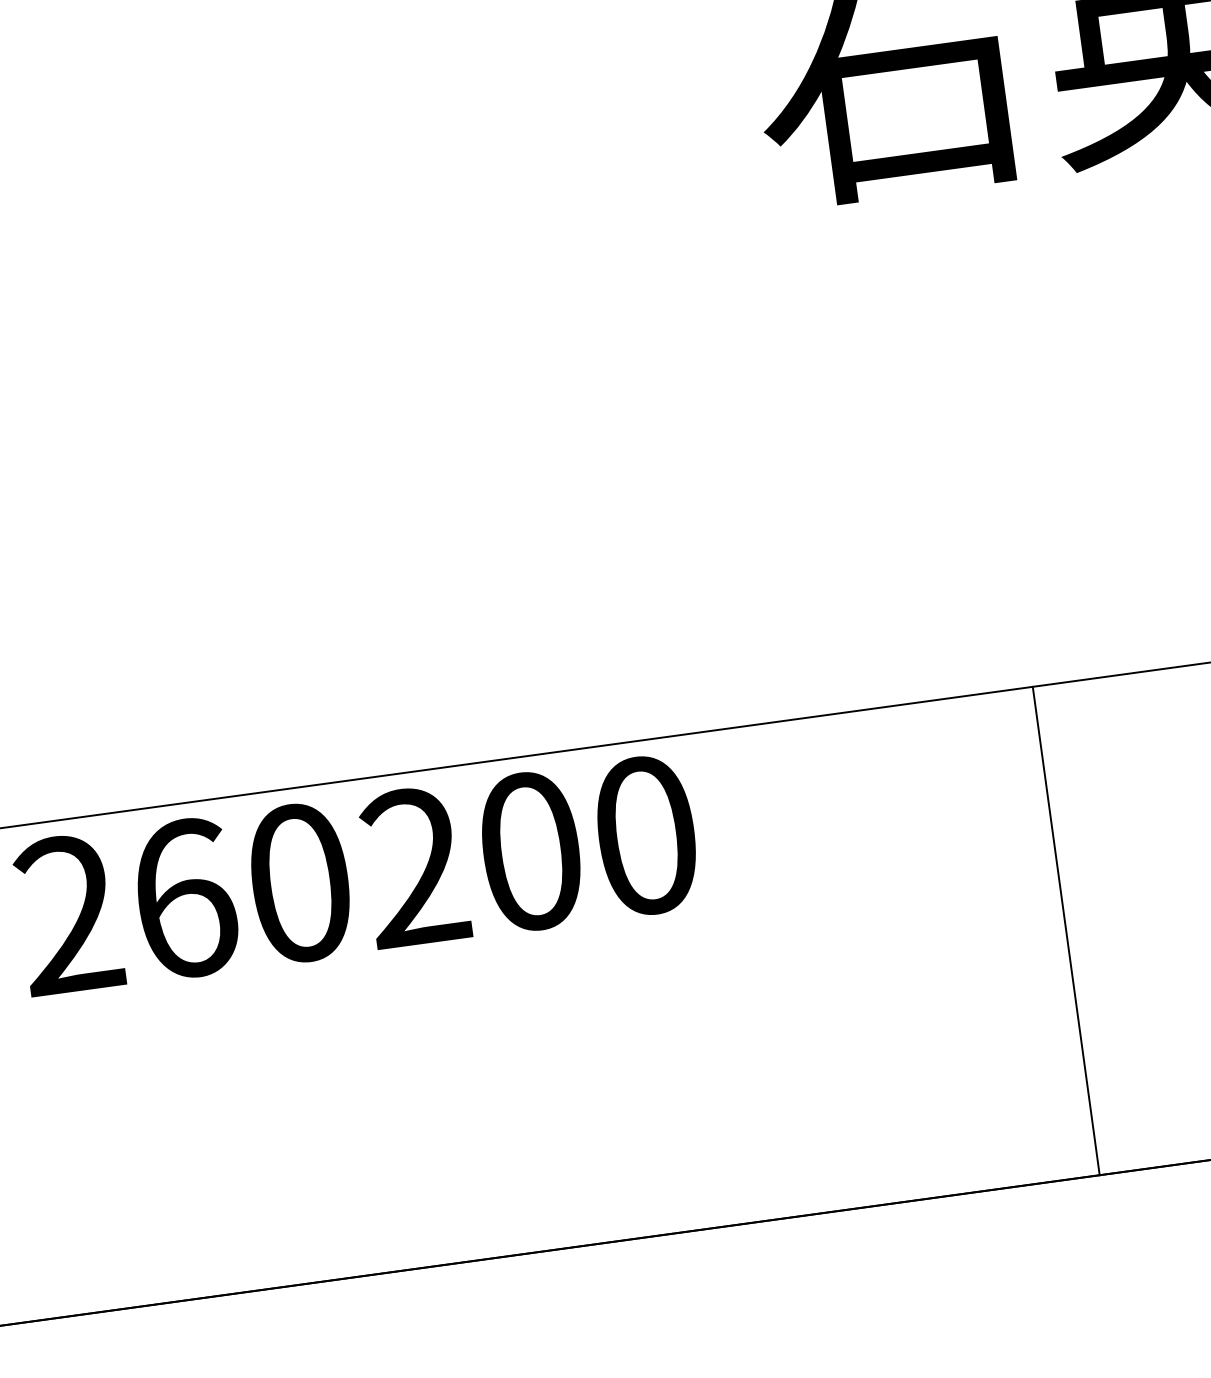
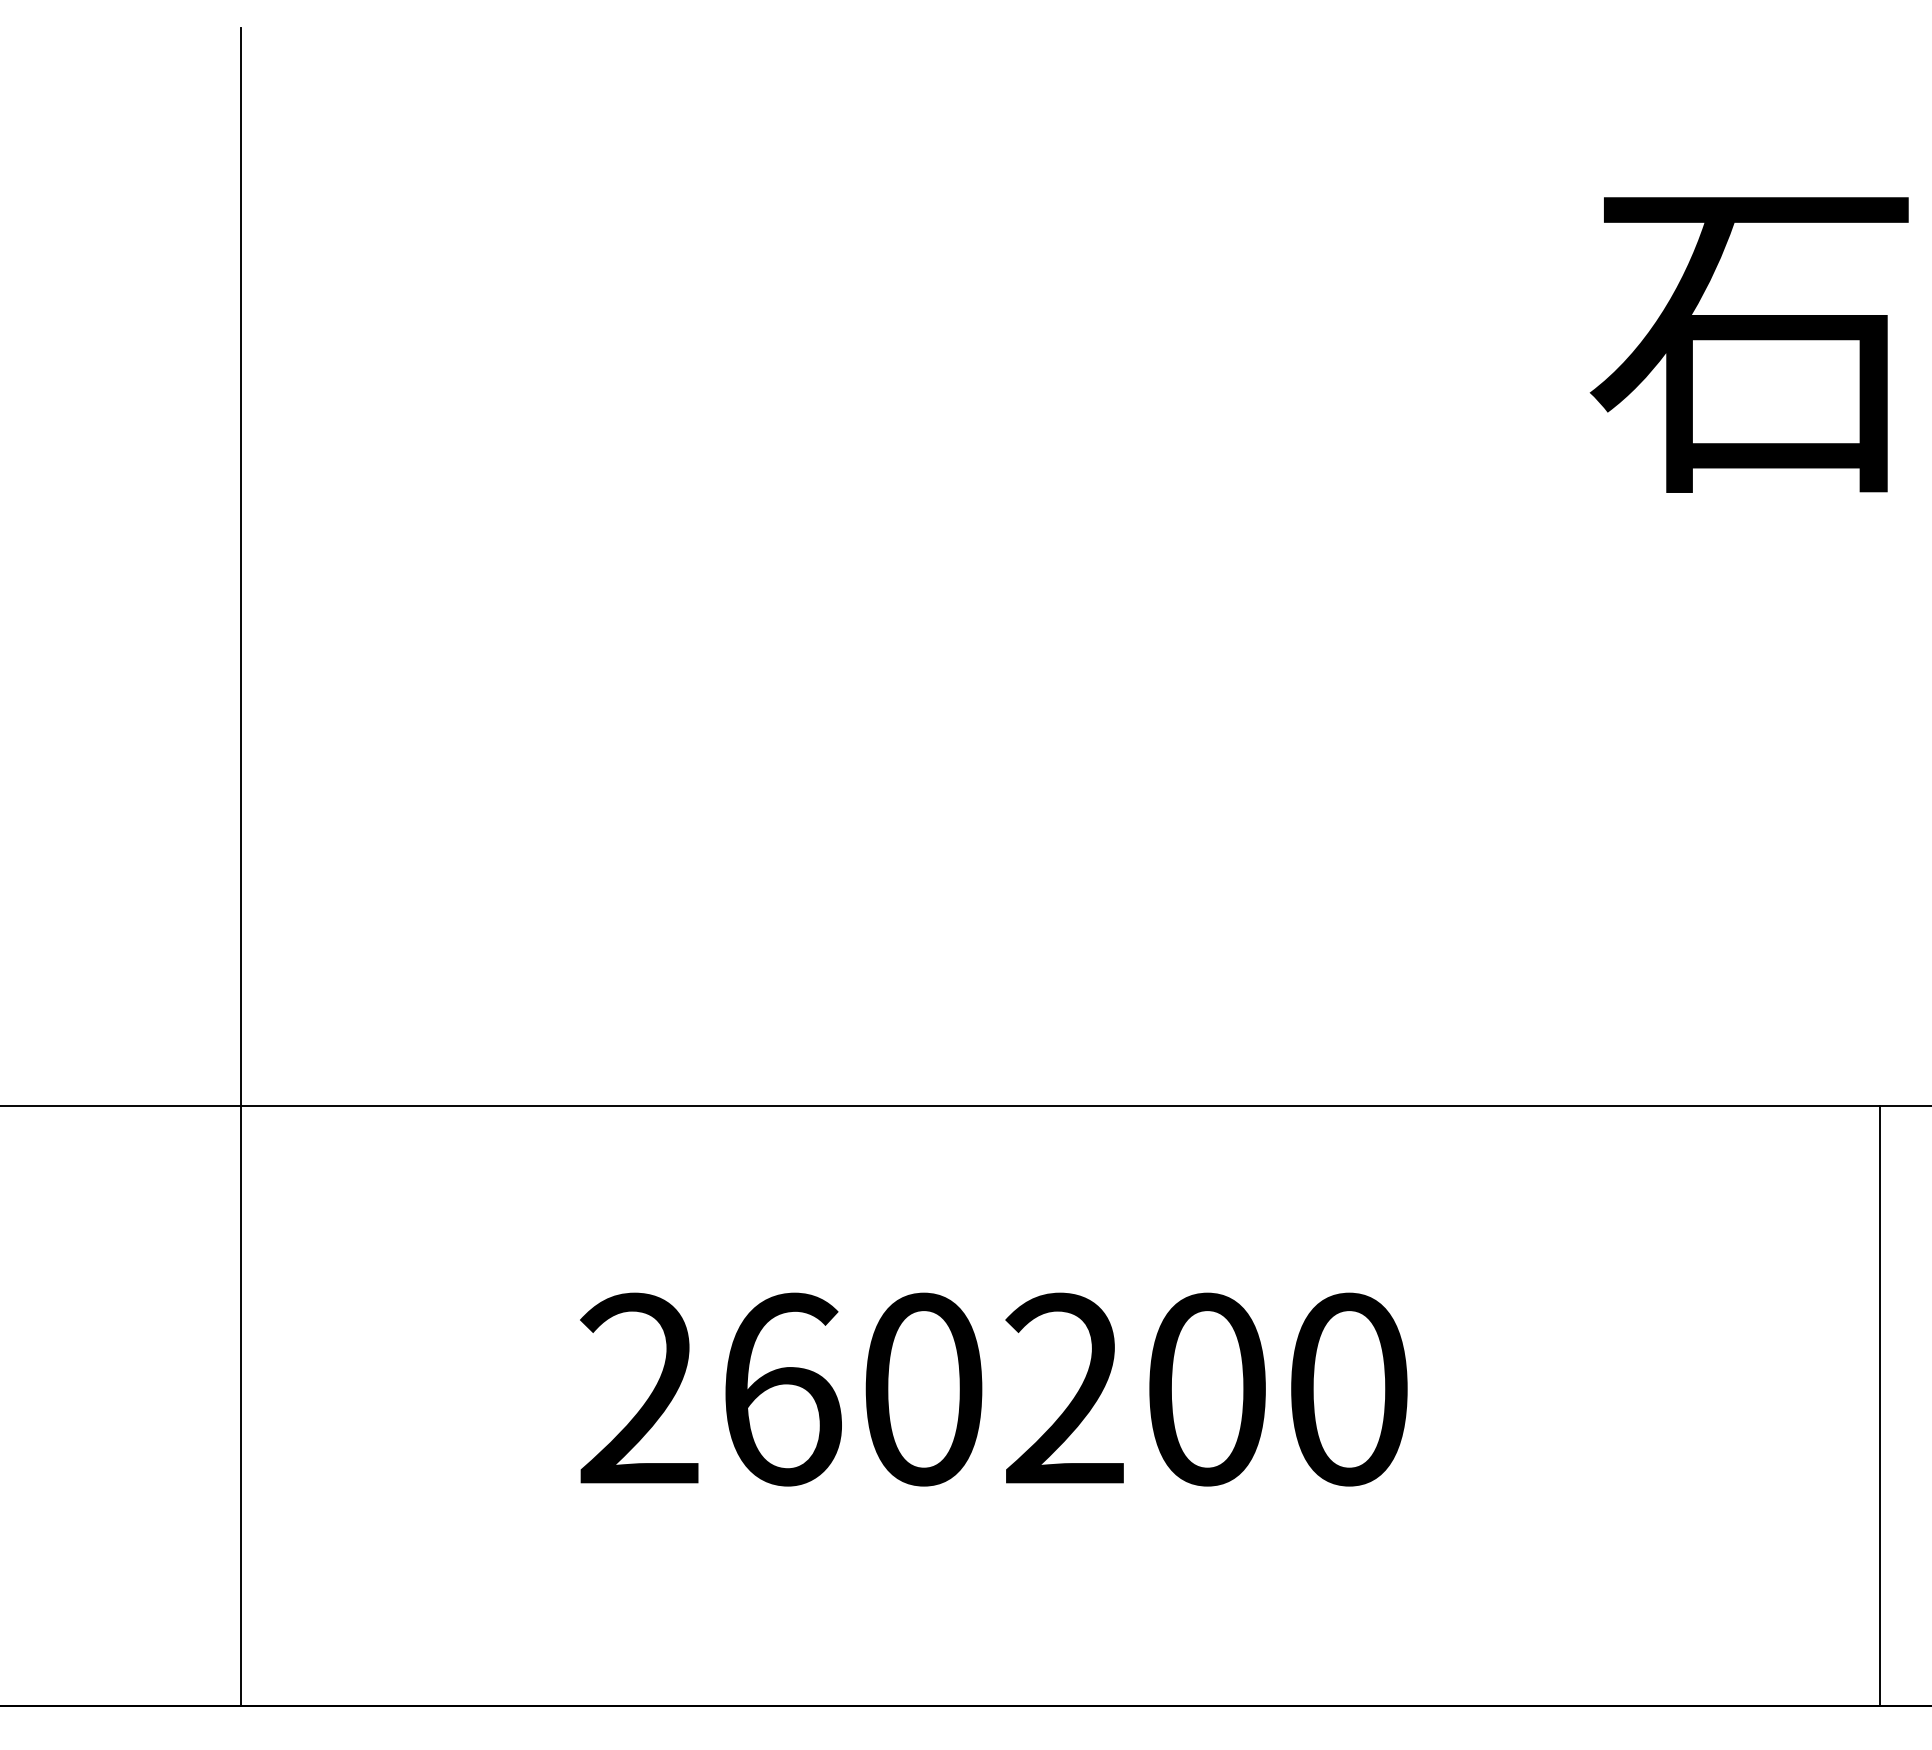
text: (357, 875) -> (993, 1389), moved
line: (1066, 930) -> (1879, 1405), moved

